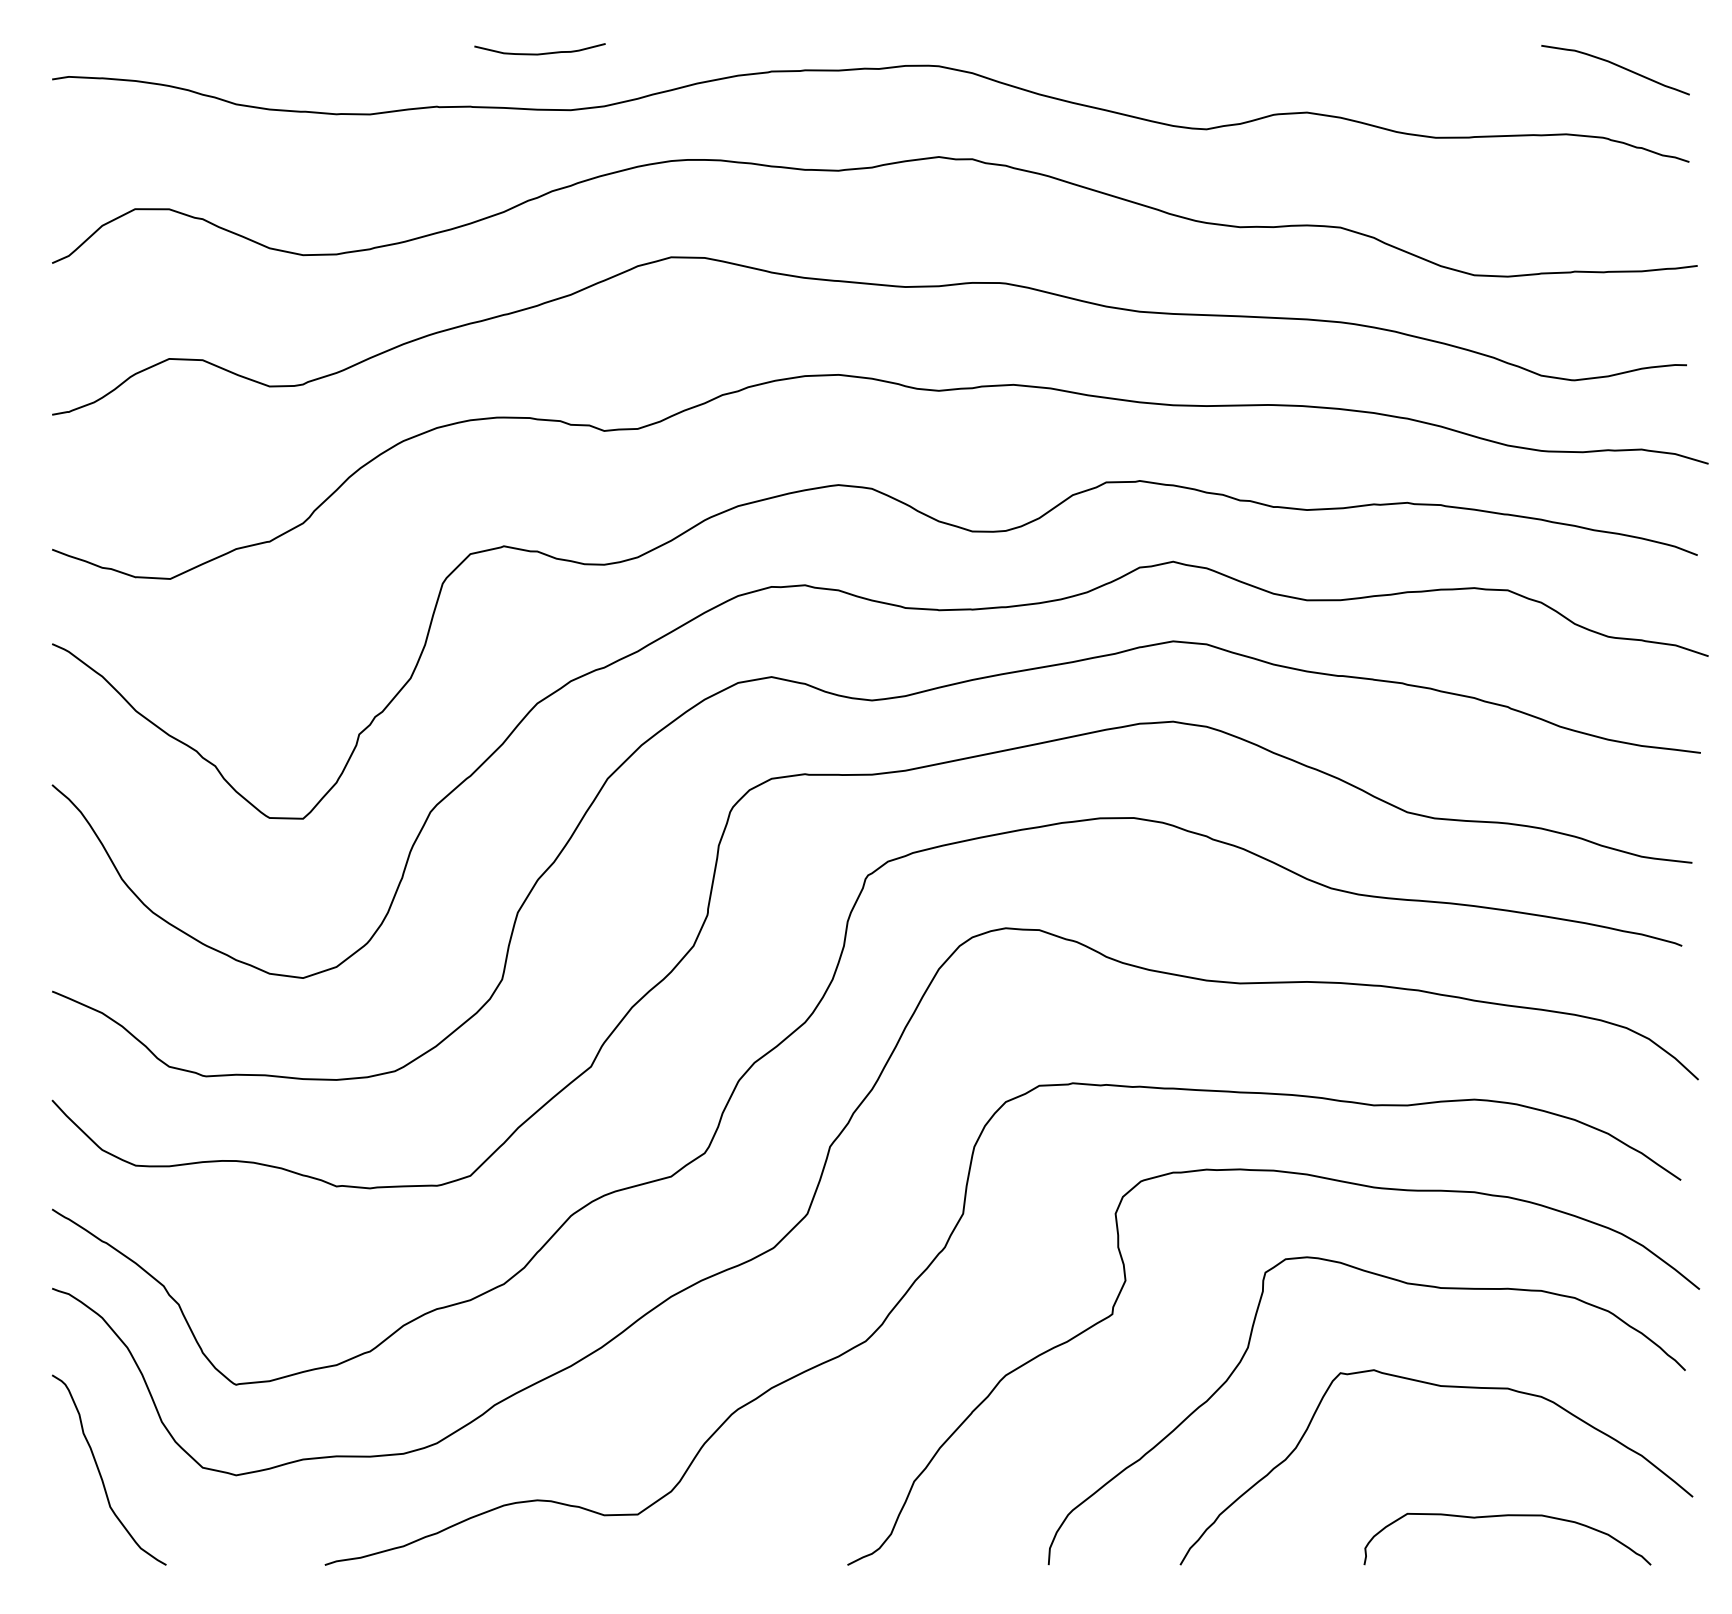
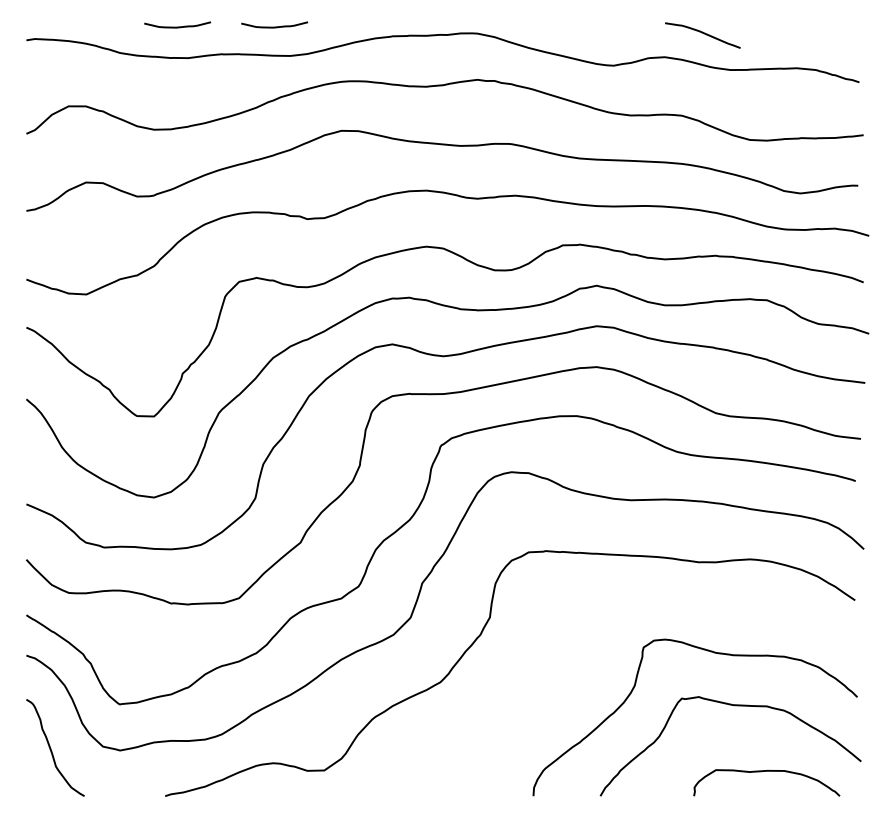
curve: (349, 52) -> (177, 26), added
curve: (1614, 66) -> (702, 33), moved
curve: (1113, 1316) -> (566, 669), removed

